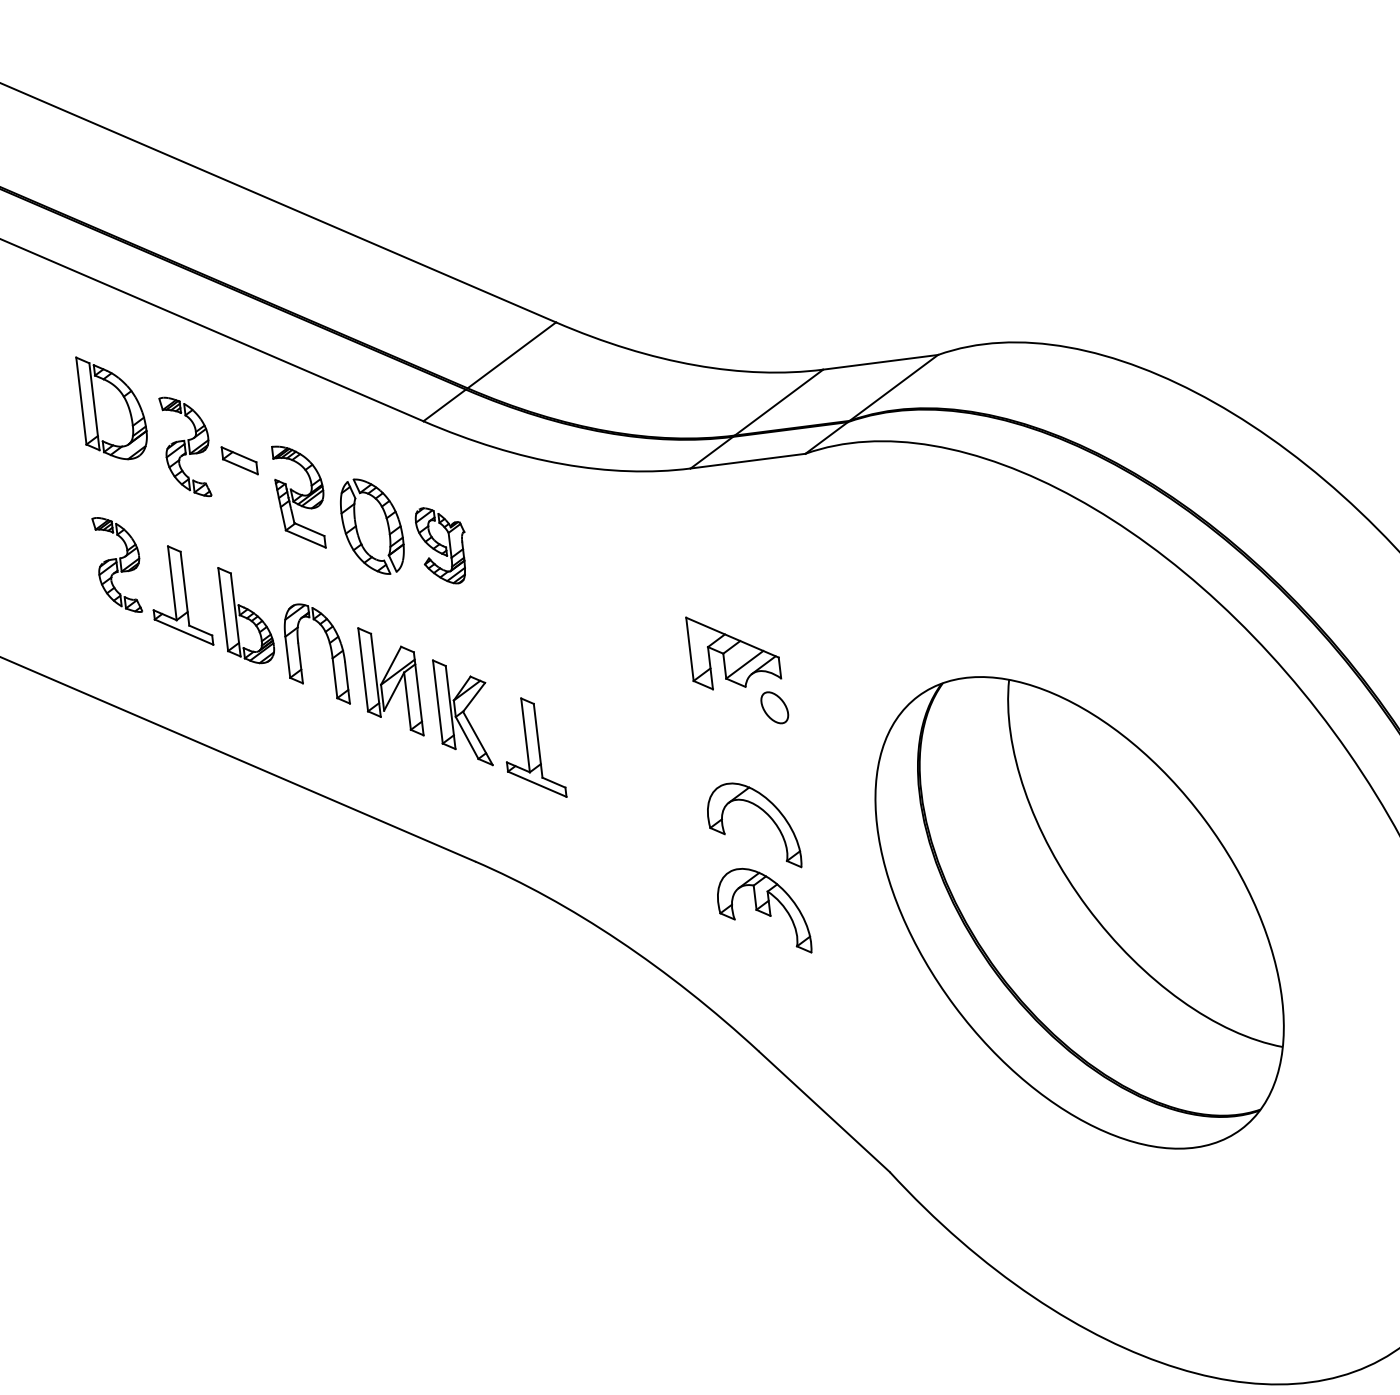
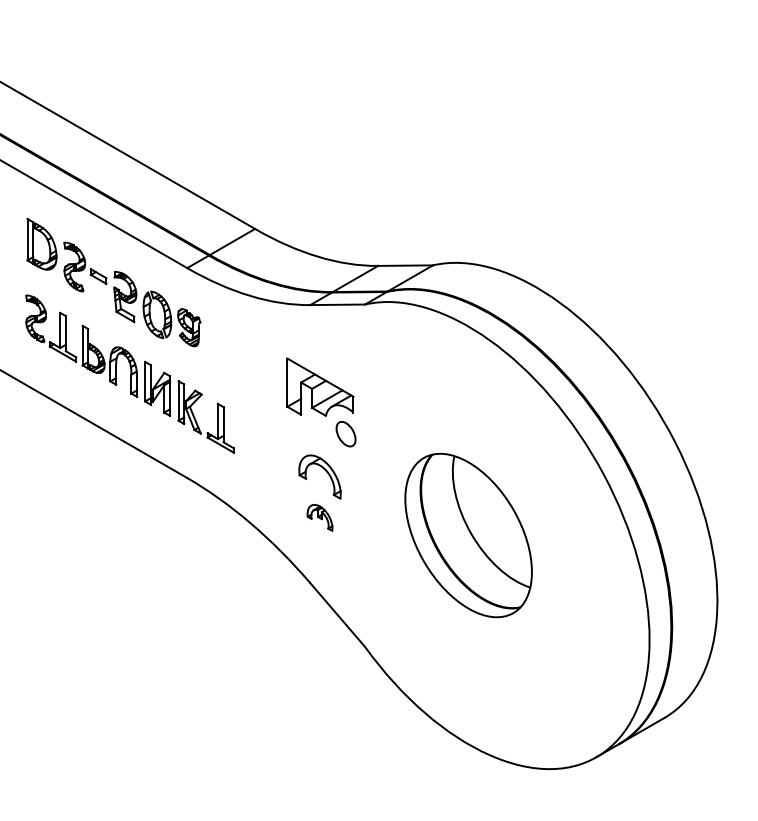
part: (736, 670) -> (320, 402), size x1.6
part: (762, 911) -> (319, 517), size x0.6
part: (1079, 912) -> (468, 535), size x0.7

